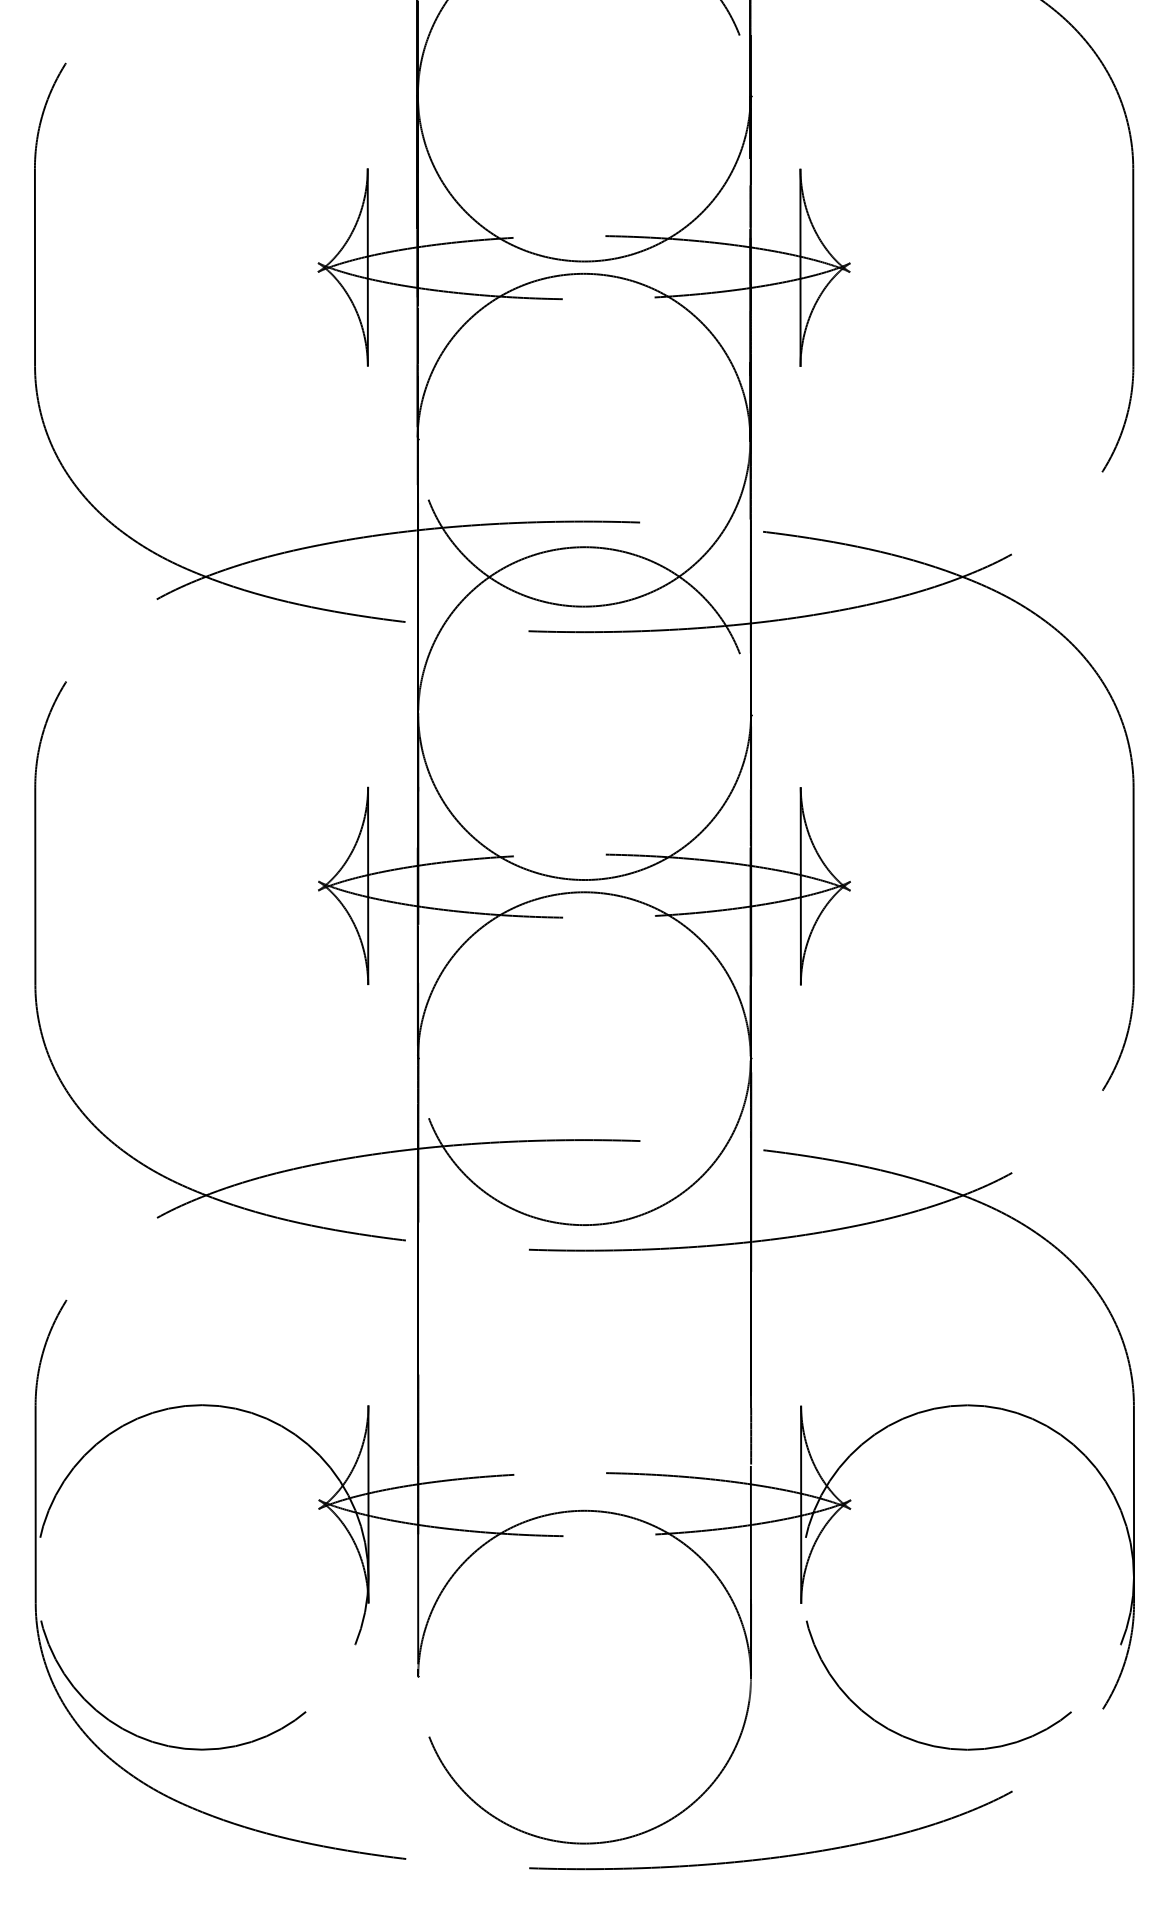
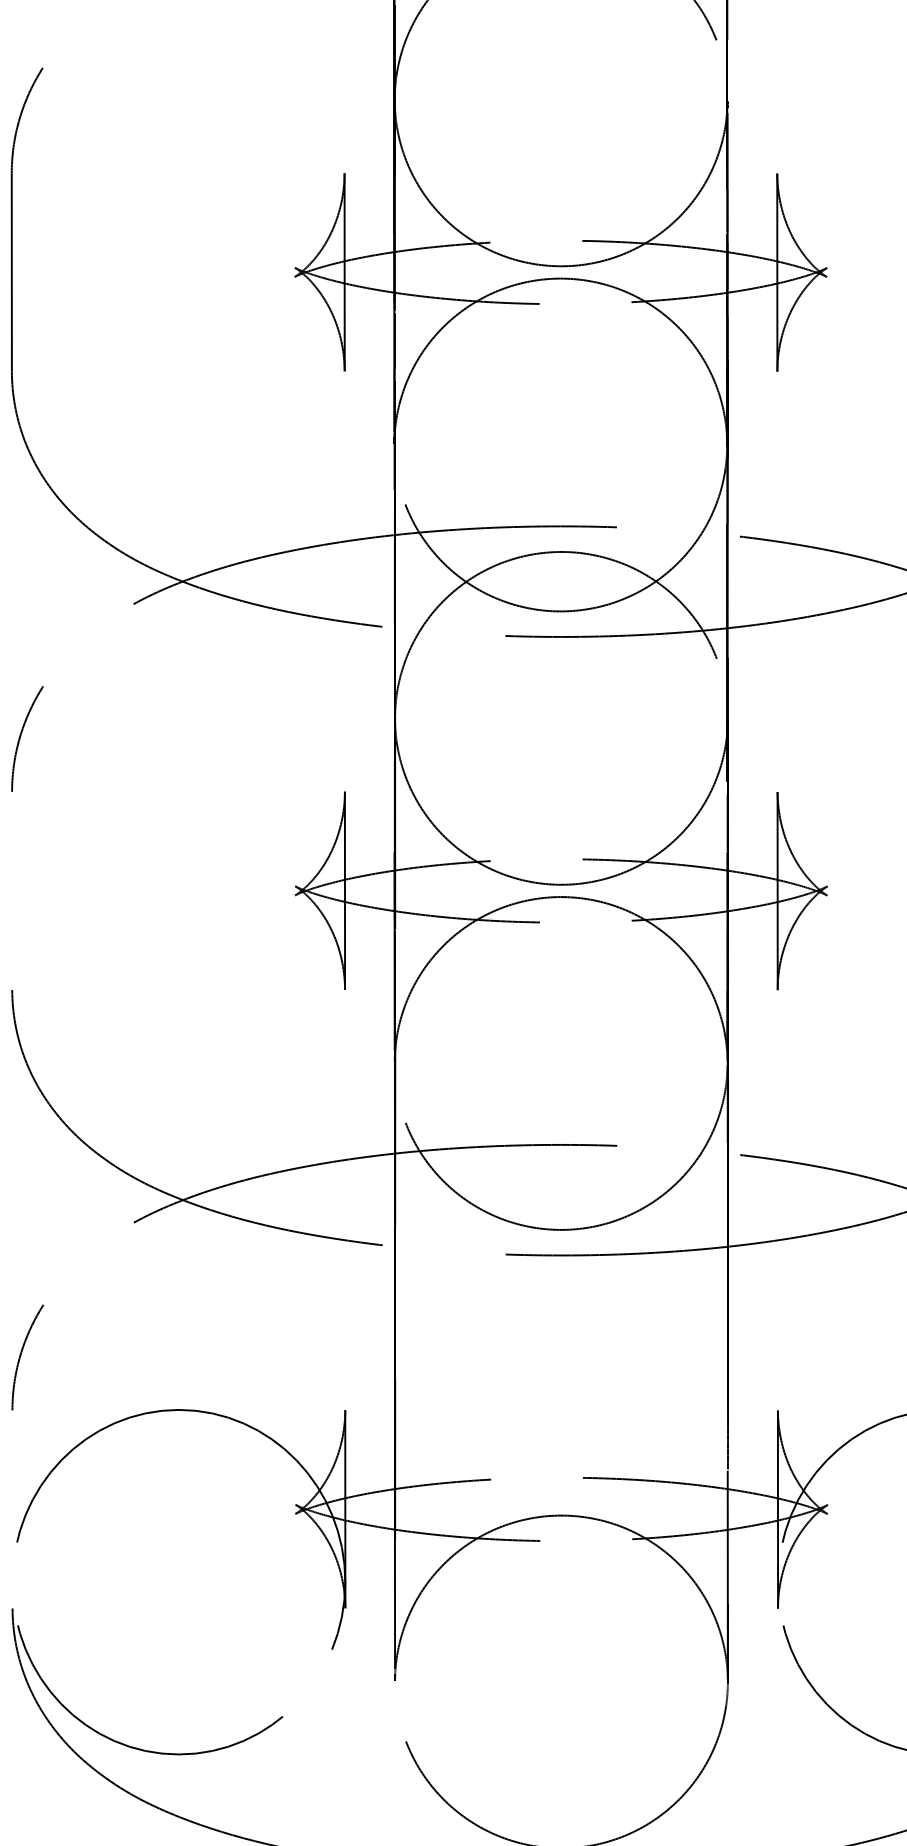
line: (35, 886) -> (12, 891), removed
line: (35, 1504) -> (12, 1509), removed

